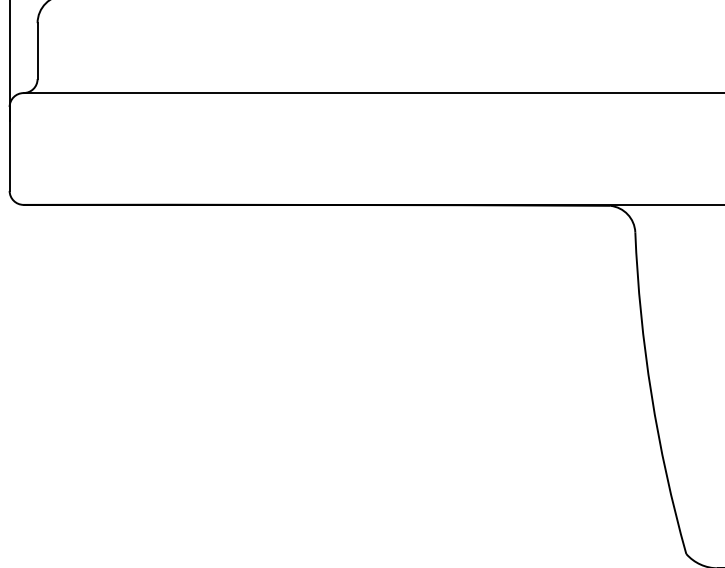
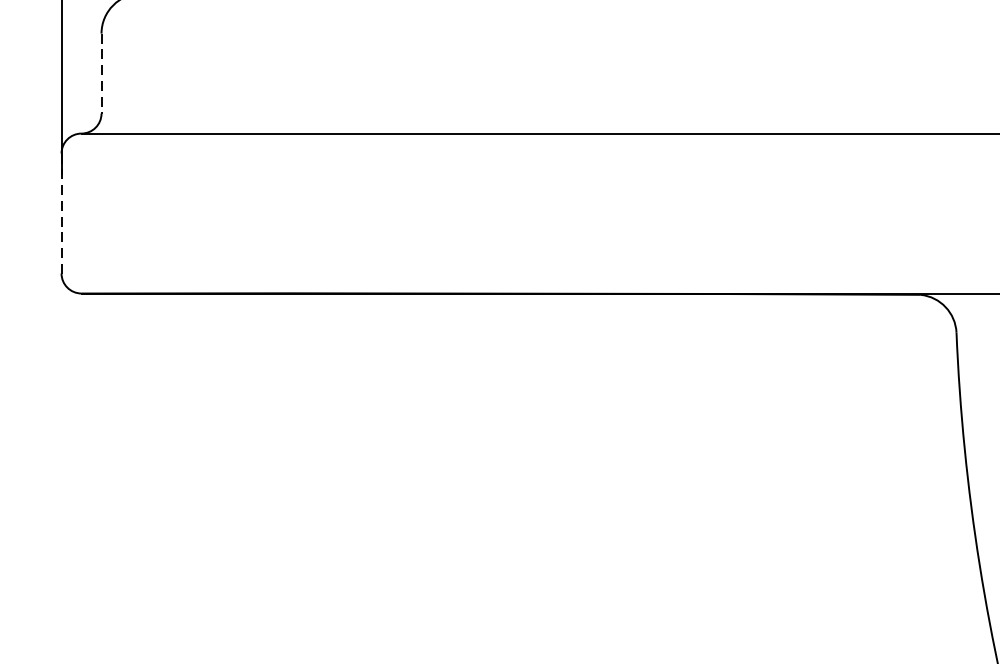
line: (37, 51) -> (101, 74), solid -> dashed
line: (9, 148) -> (61, 212), solid -> dashed

